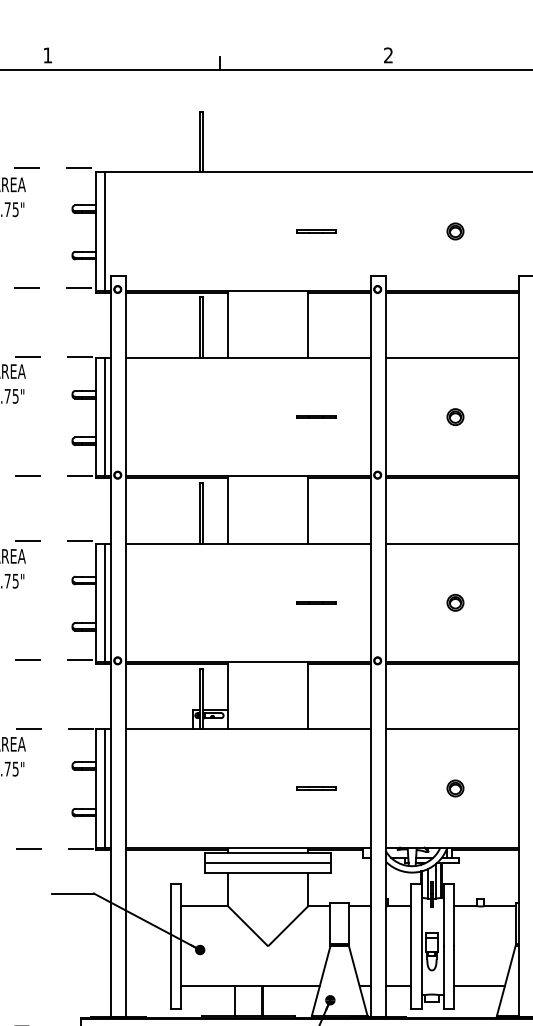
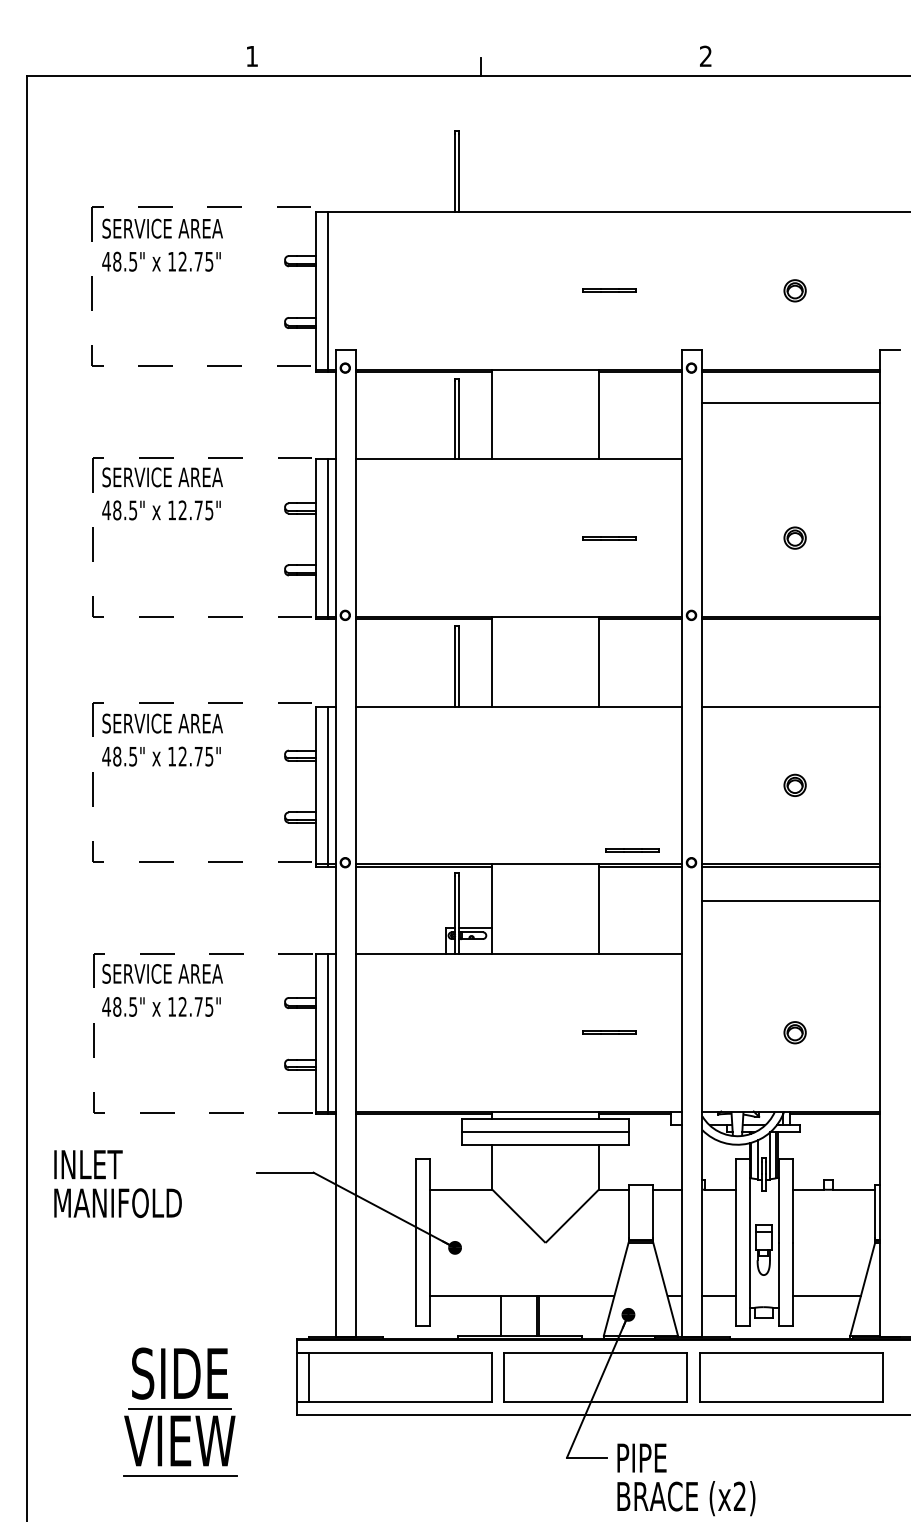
line: (452, 358) -> (791, 403), moved
line: (316, 602) -> (632, 849), moved
line: (452, 729) -> (791, 900), moved

